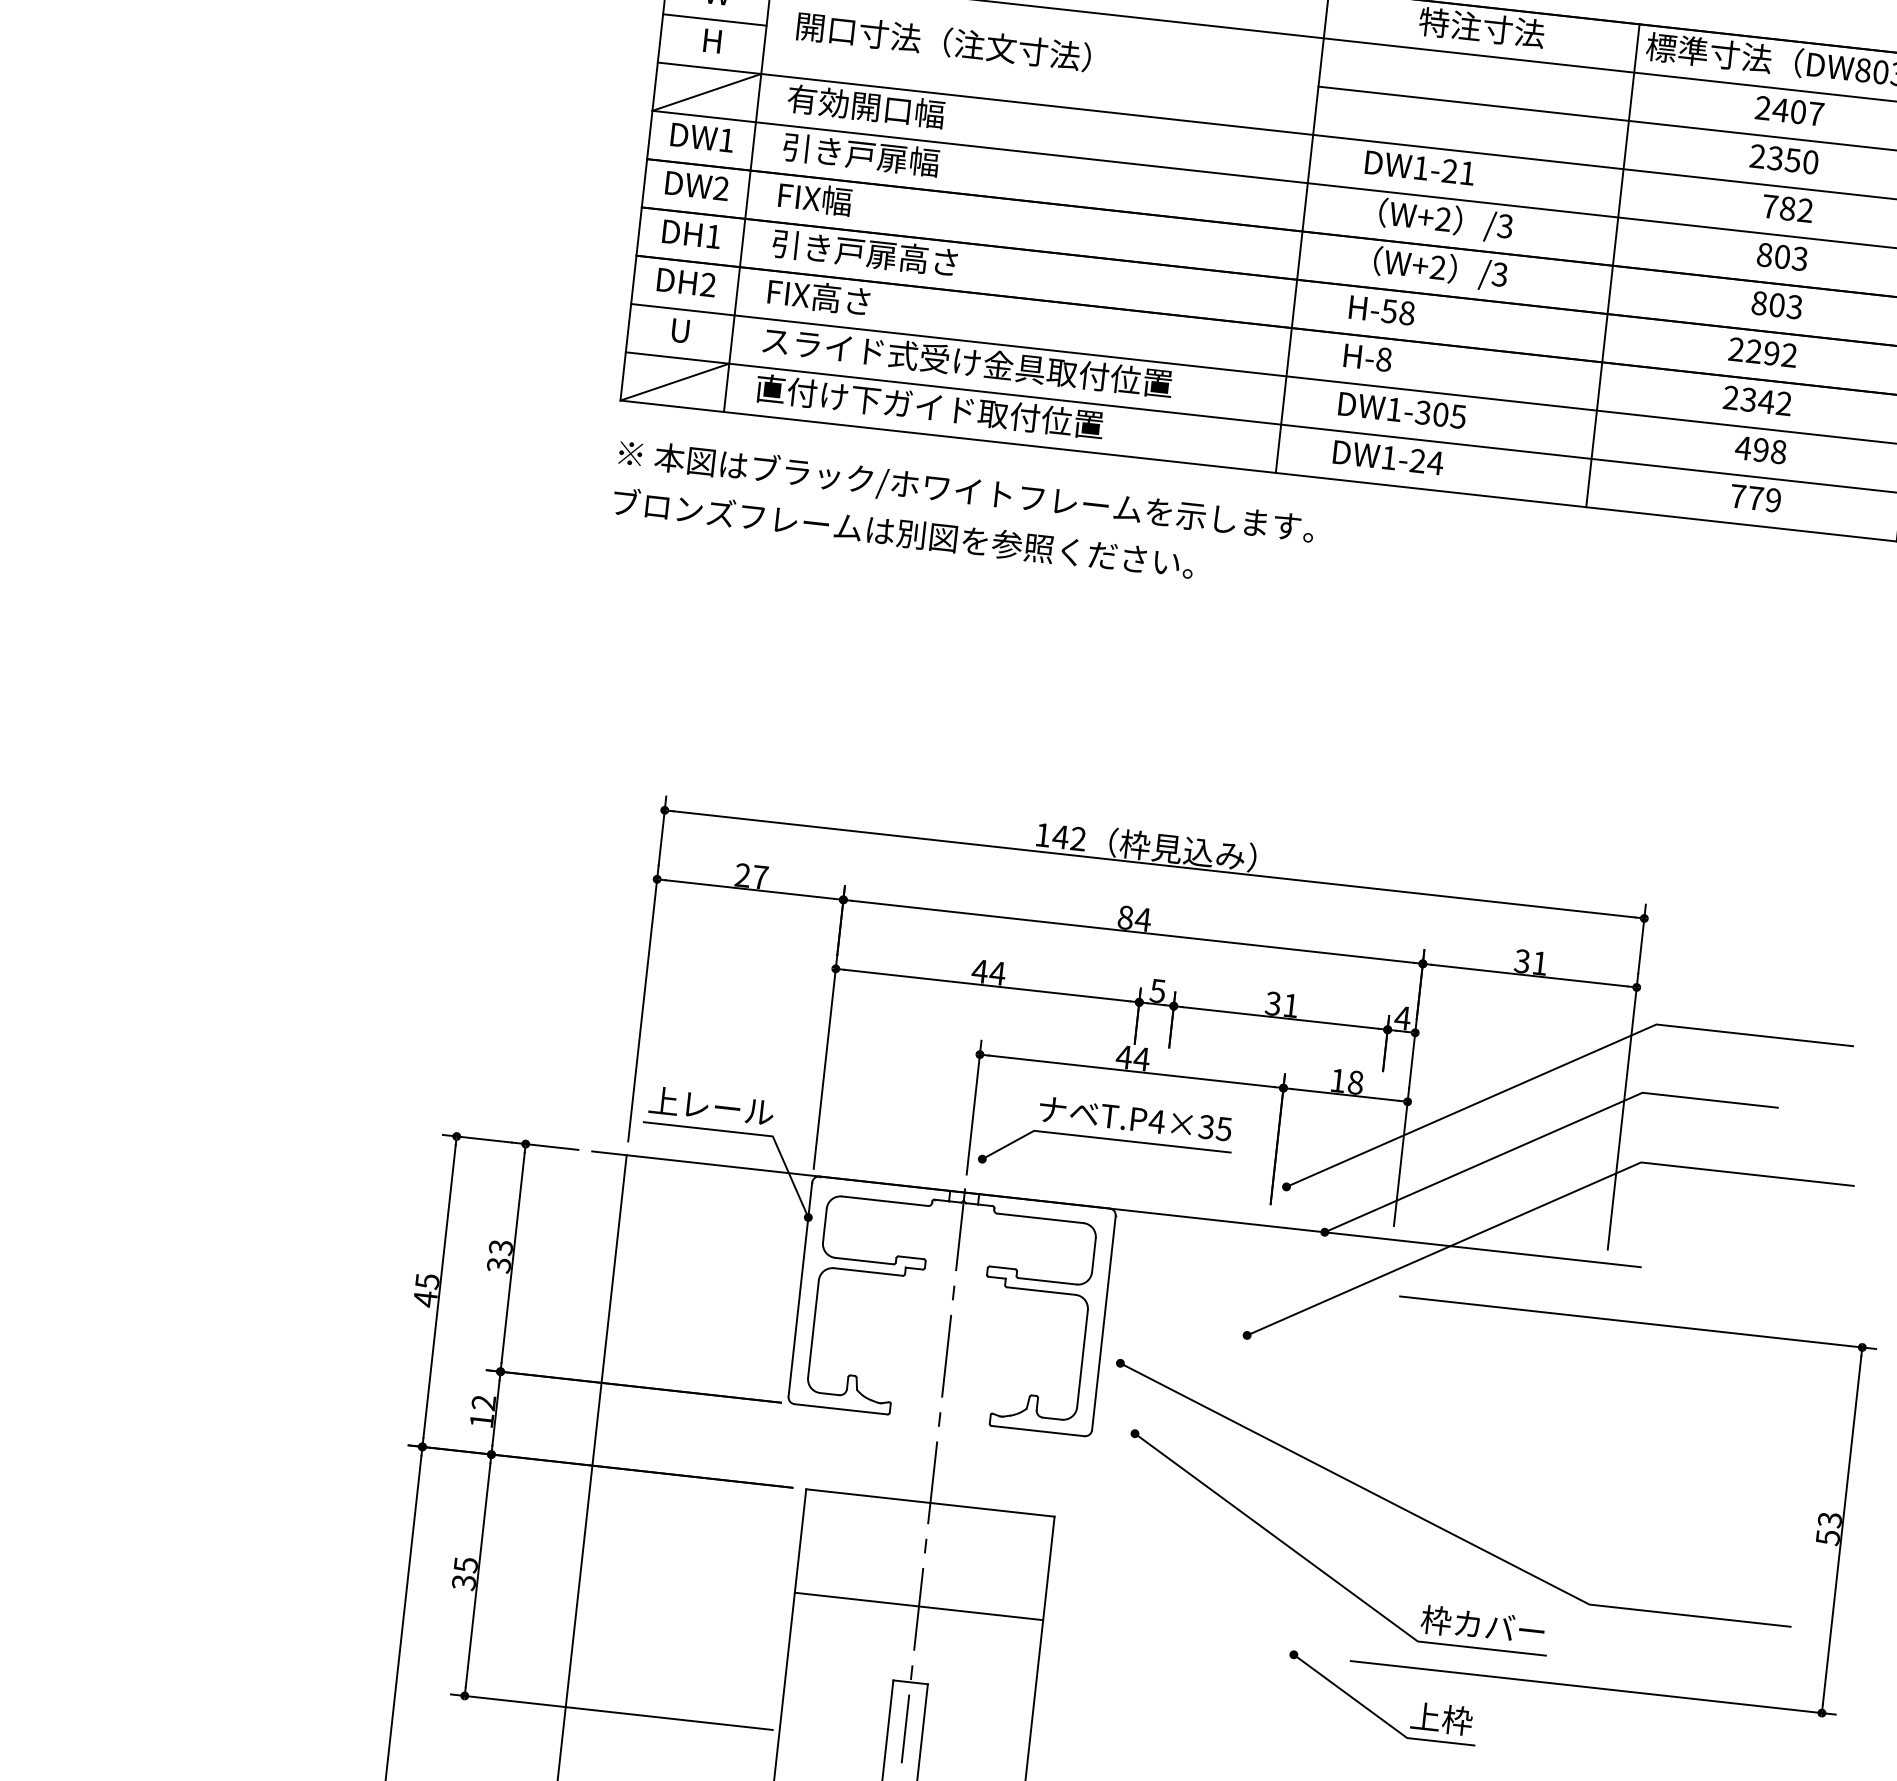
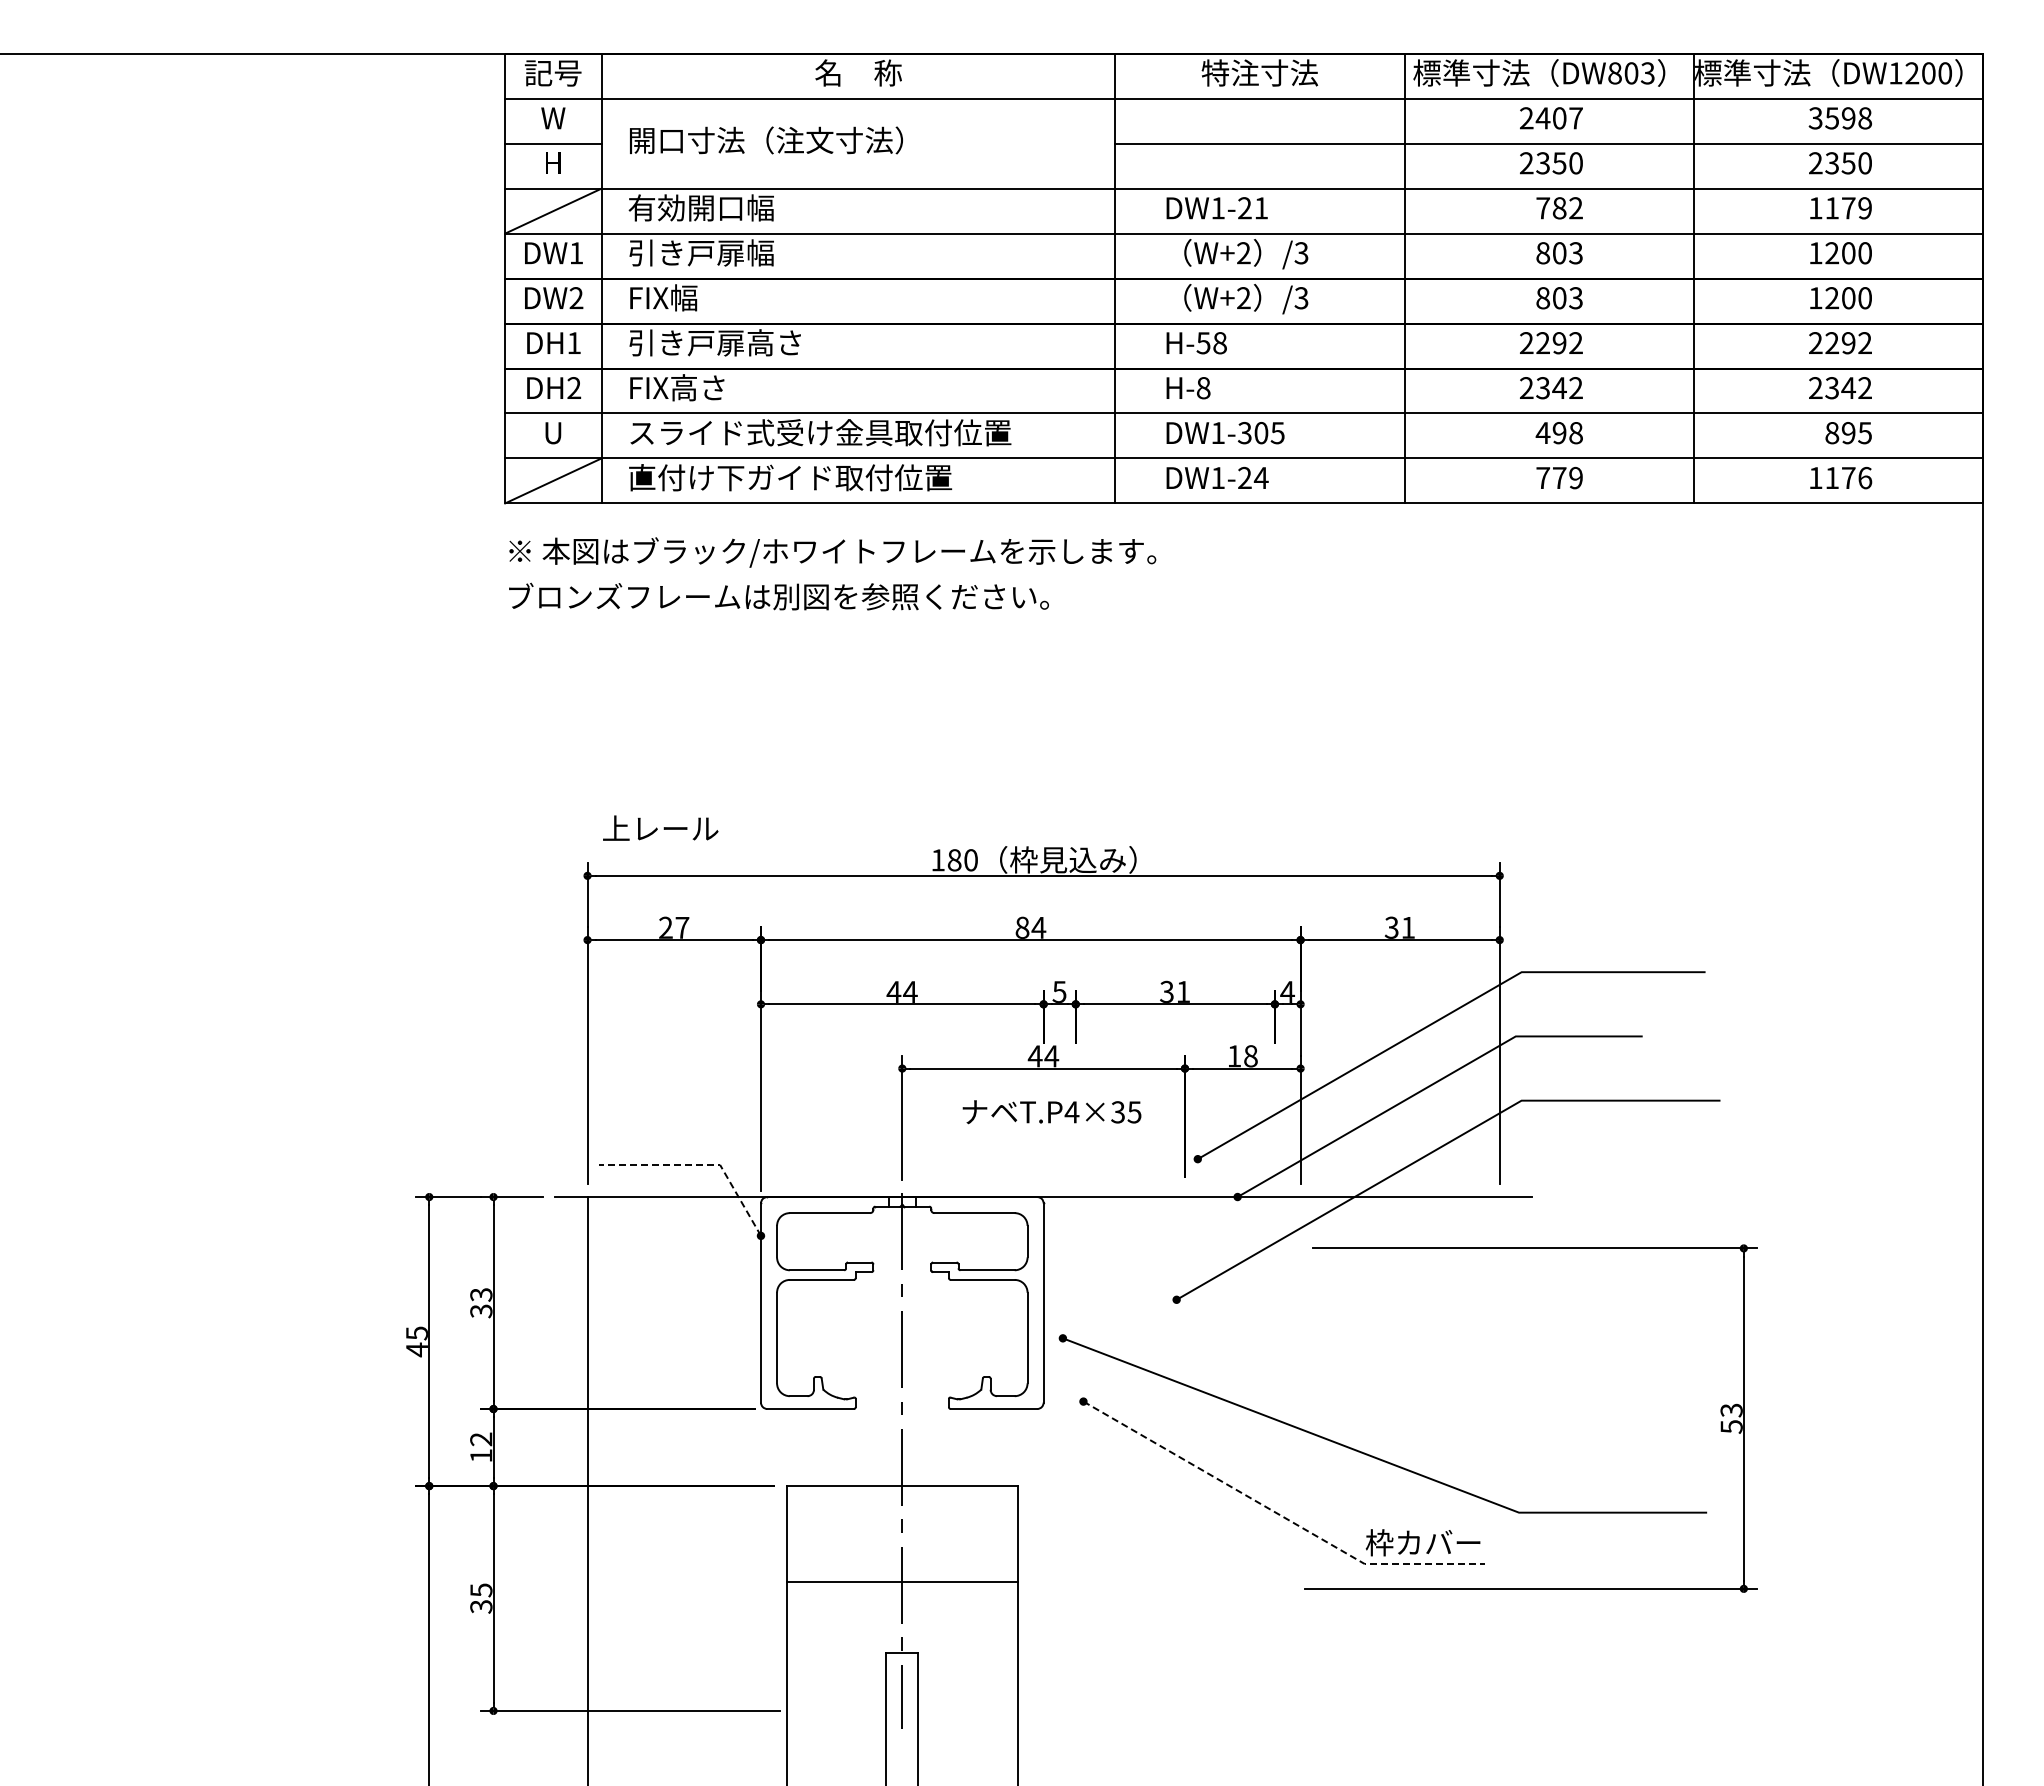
text: (1069, 838) -> (962, 860), 142 -> 180
text: (711, 1105) -> (660, 827), moved
line: (752, 1133) -> (701, 1164), solid -> dashed
part: (1106, 1140) -> (1027, 1134), removed
line: (1330, 1576) -> (1277, 1513), solid -> dashed
part: (1370, 1709) -> (1328, 1631), removed

